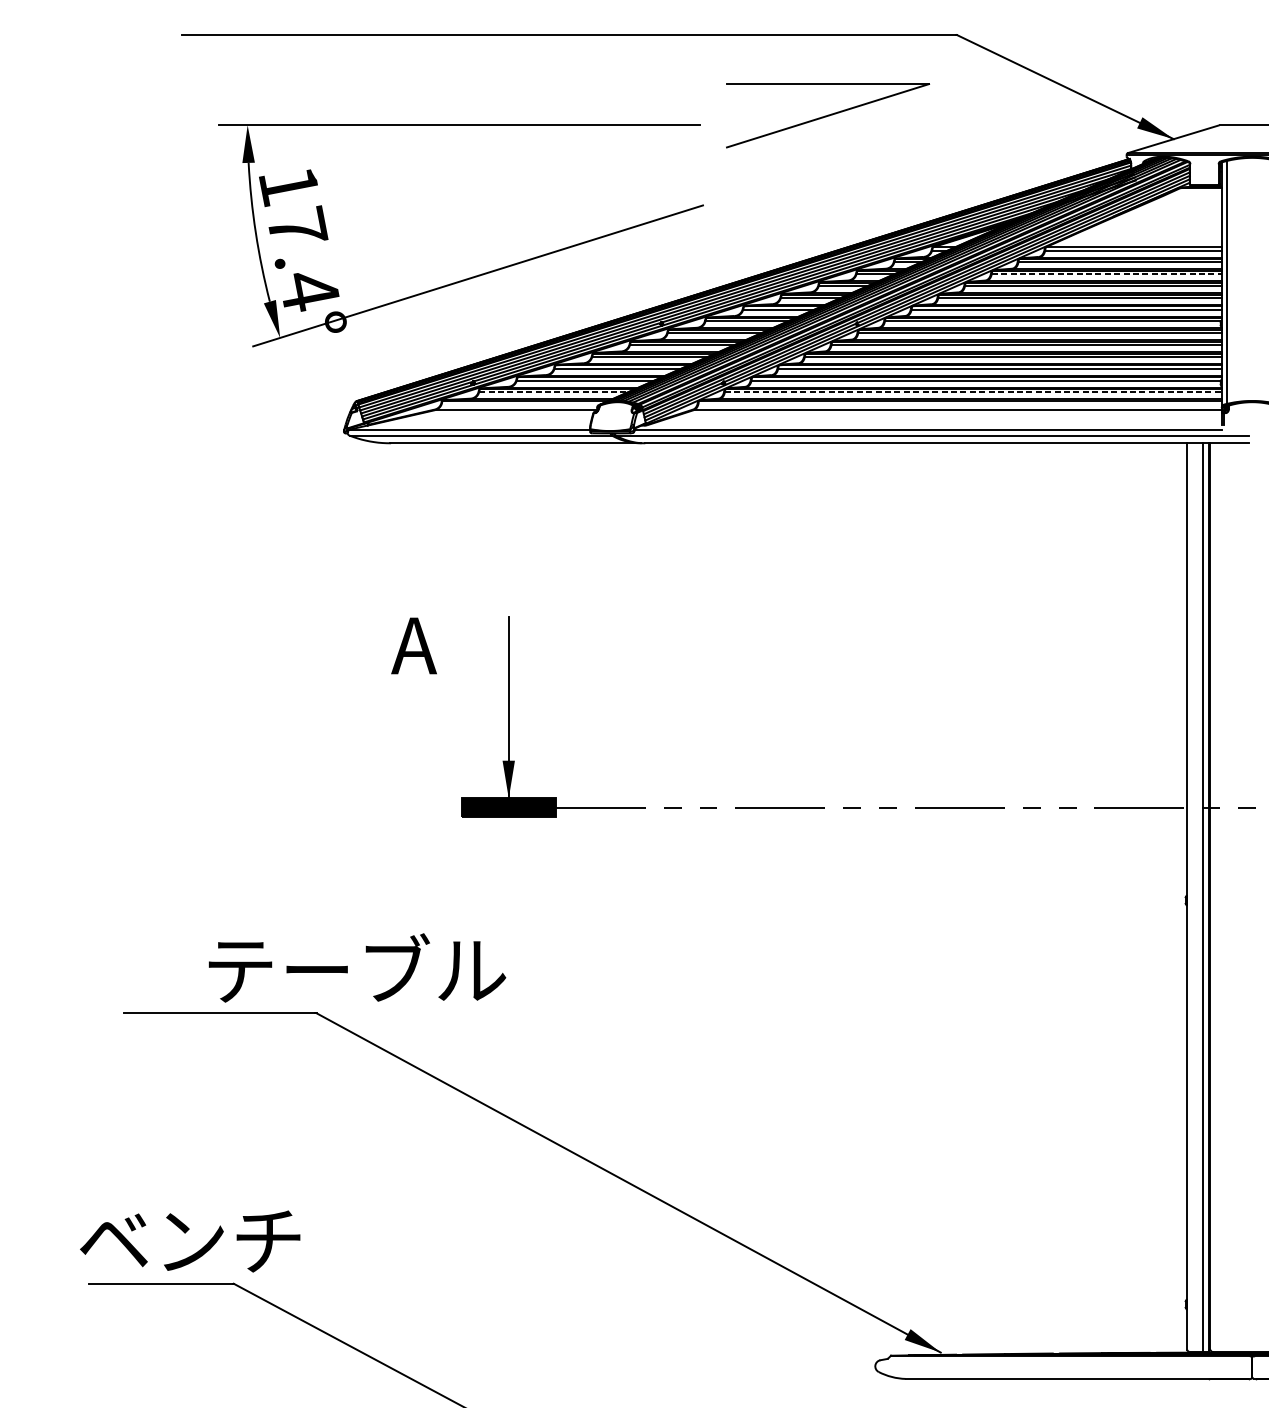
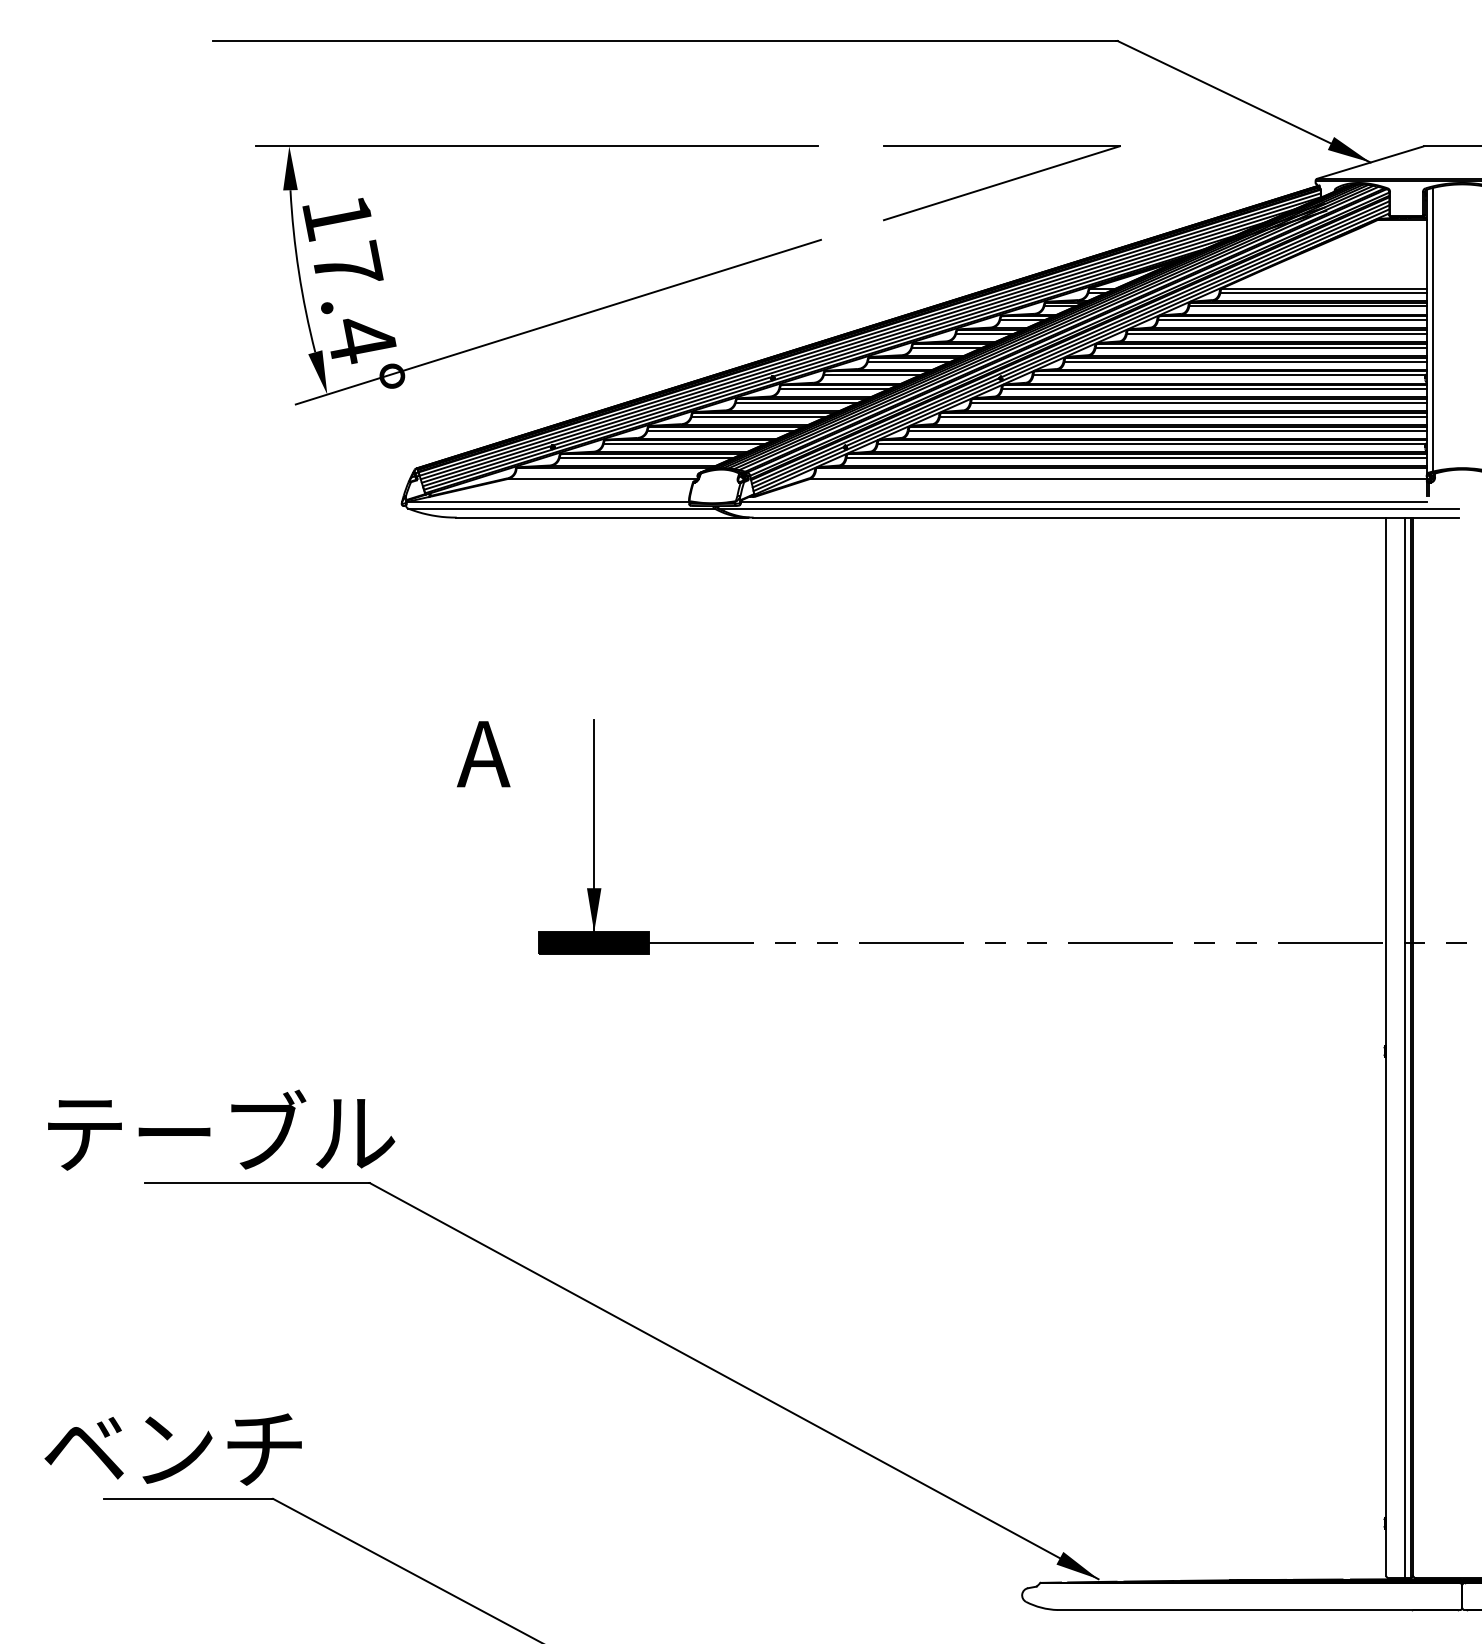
part: (827, 116) -> (1001, 183), moved
line: (1106, 274) -> (1292, 320), dashed -> solid
line: (553, 392) -> (646, 458), dashed -> solid
line: (974, 392) -> (1137, 458), dashed -> solid
text: (357, 967) -> (221, 1129), moved
text: (189, 1241) -> (172, 1449), moved

